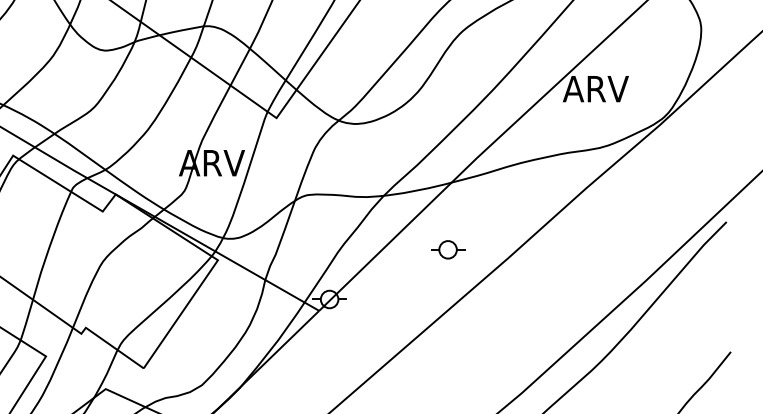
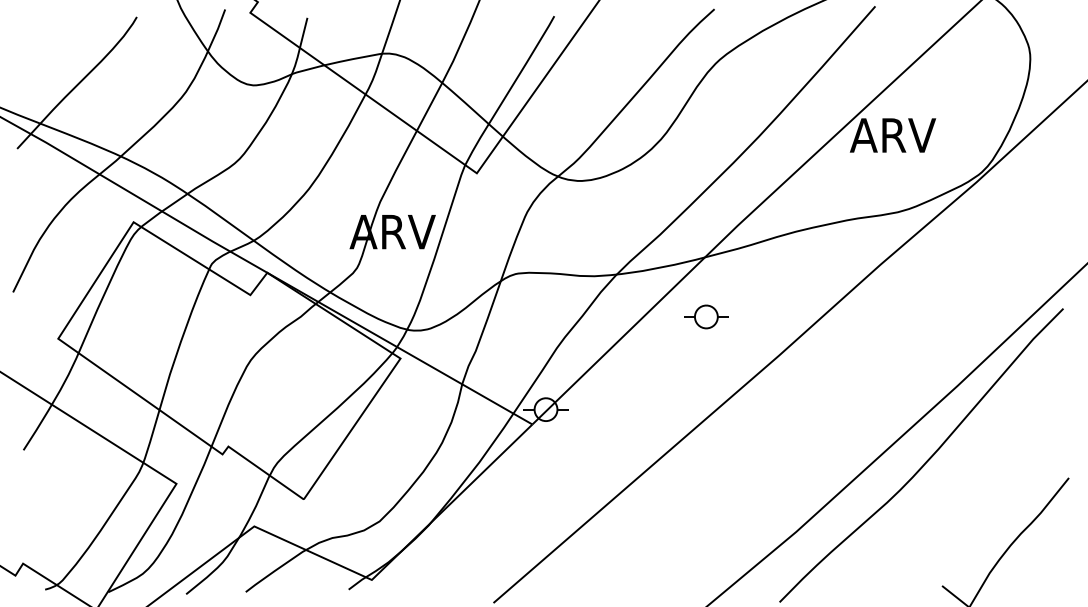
part: (448, 249) -> (706, 316), moved

